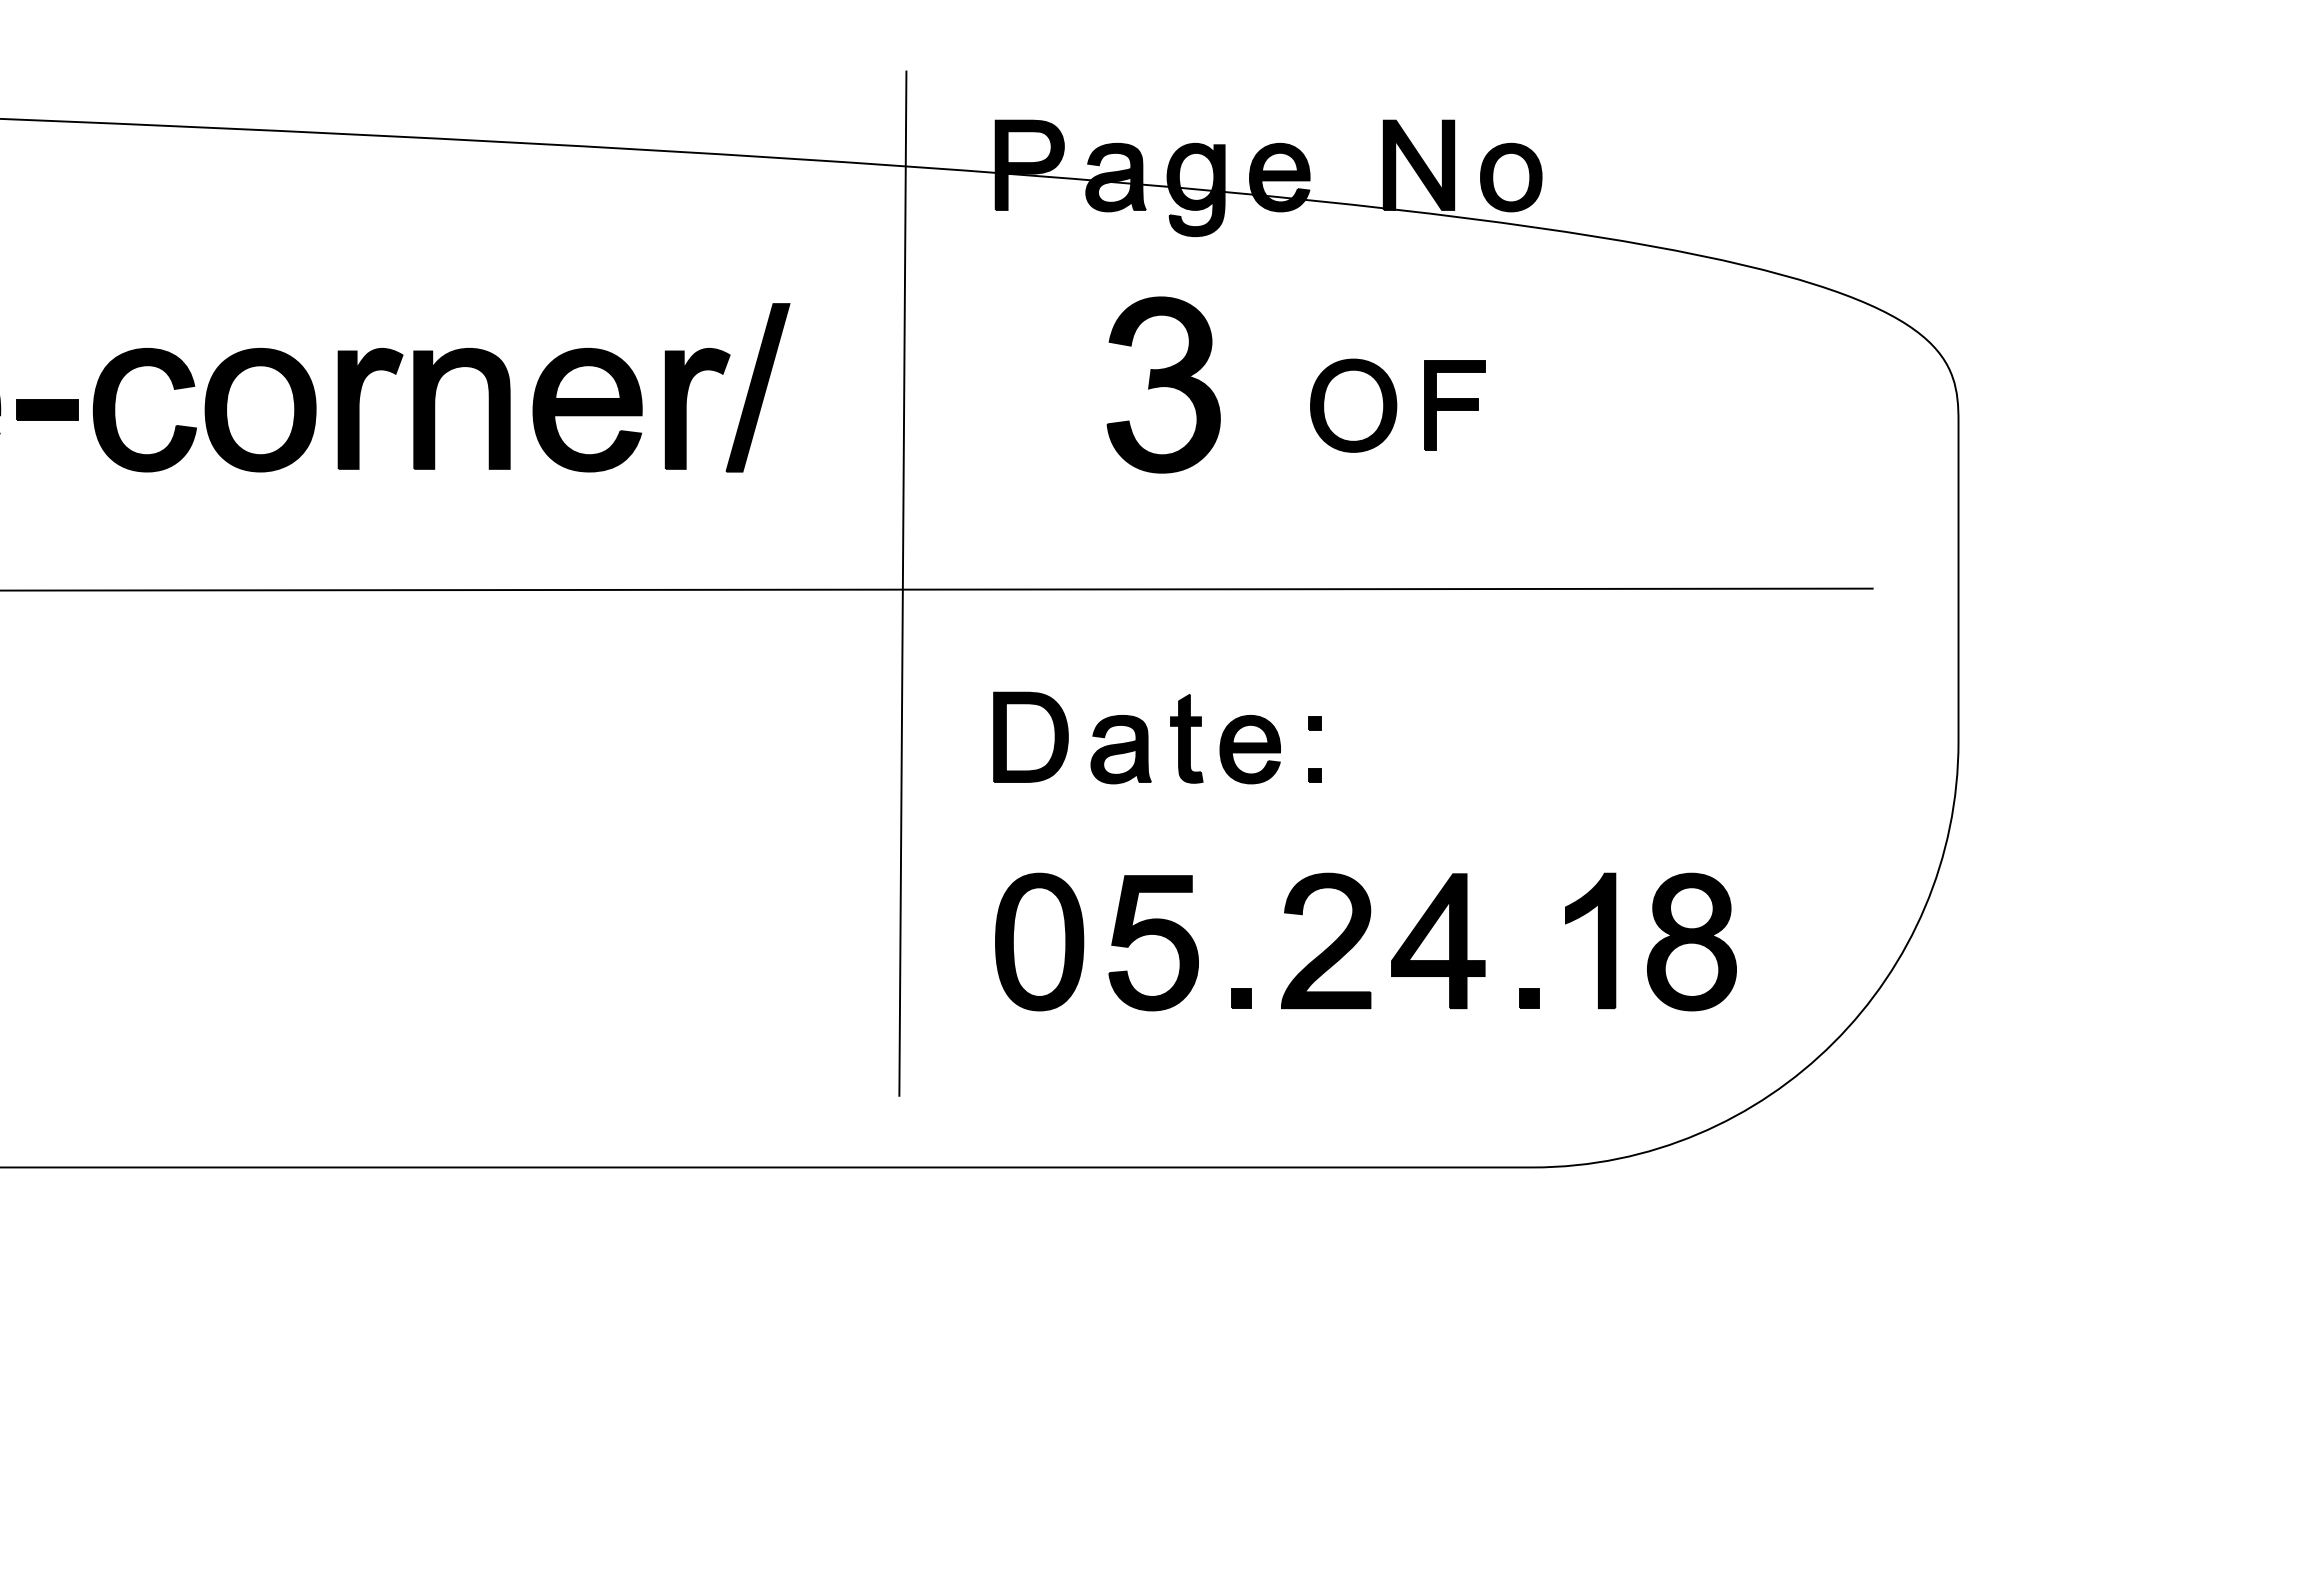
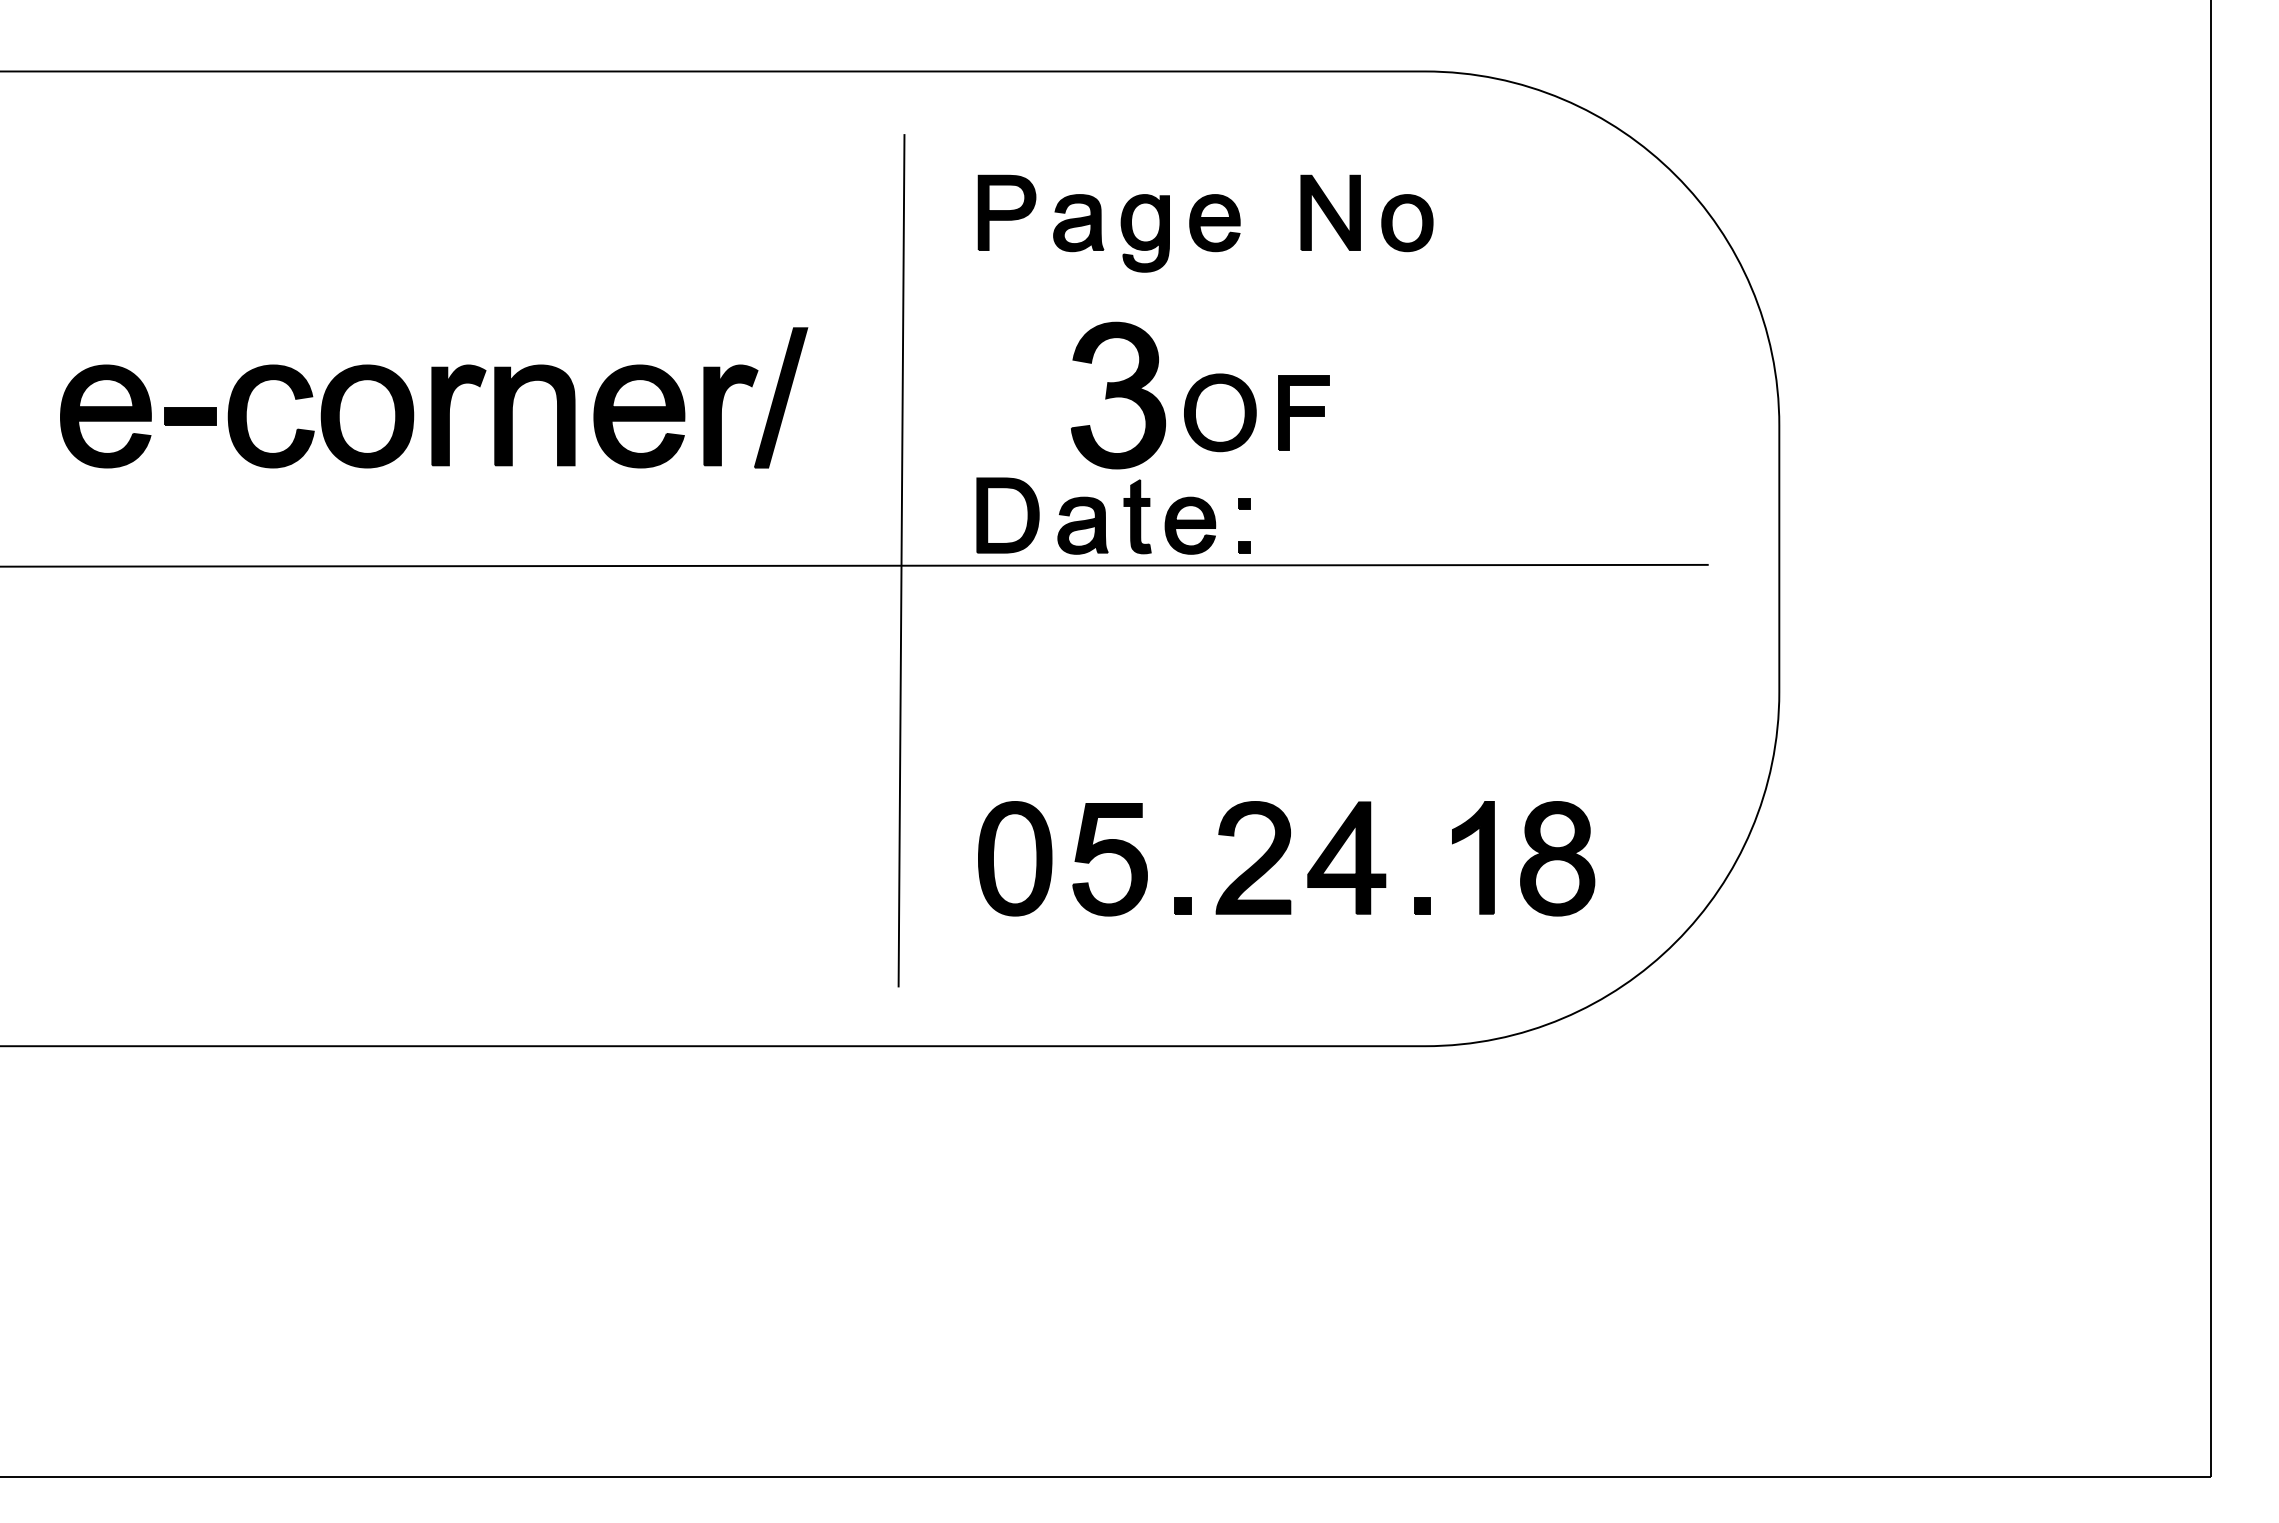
part: (1397, 405) -> (1256, 412), moved
part: (1148, 737) -> (1105, 515), moved

